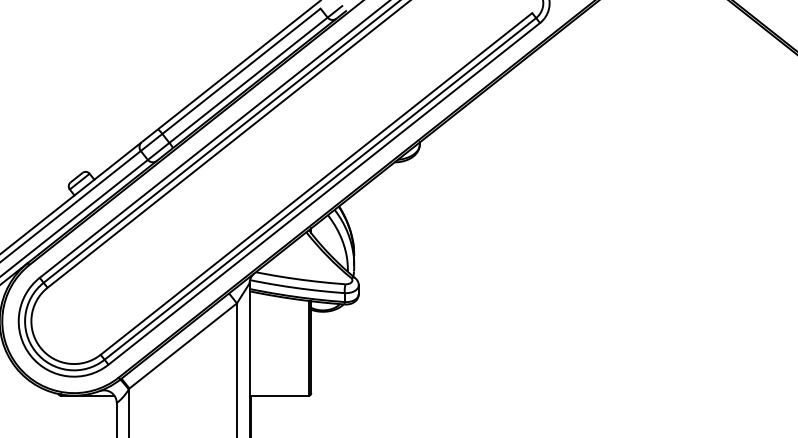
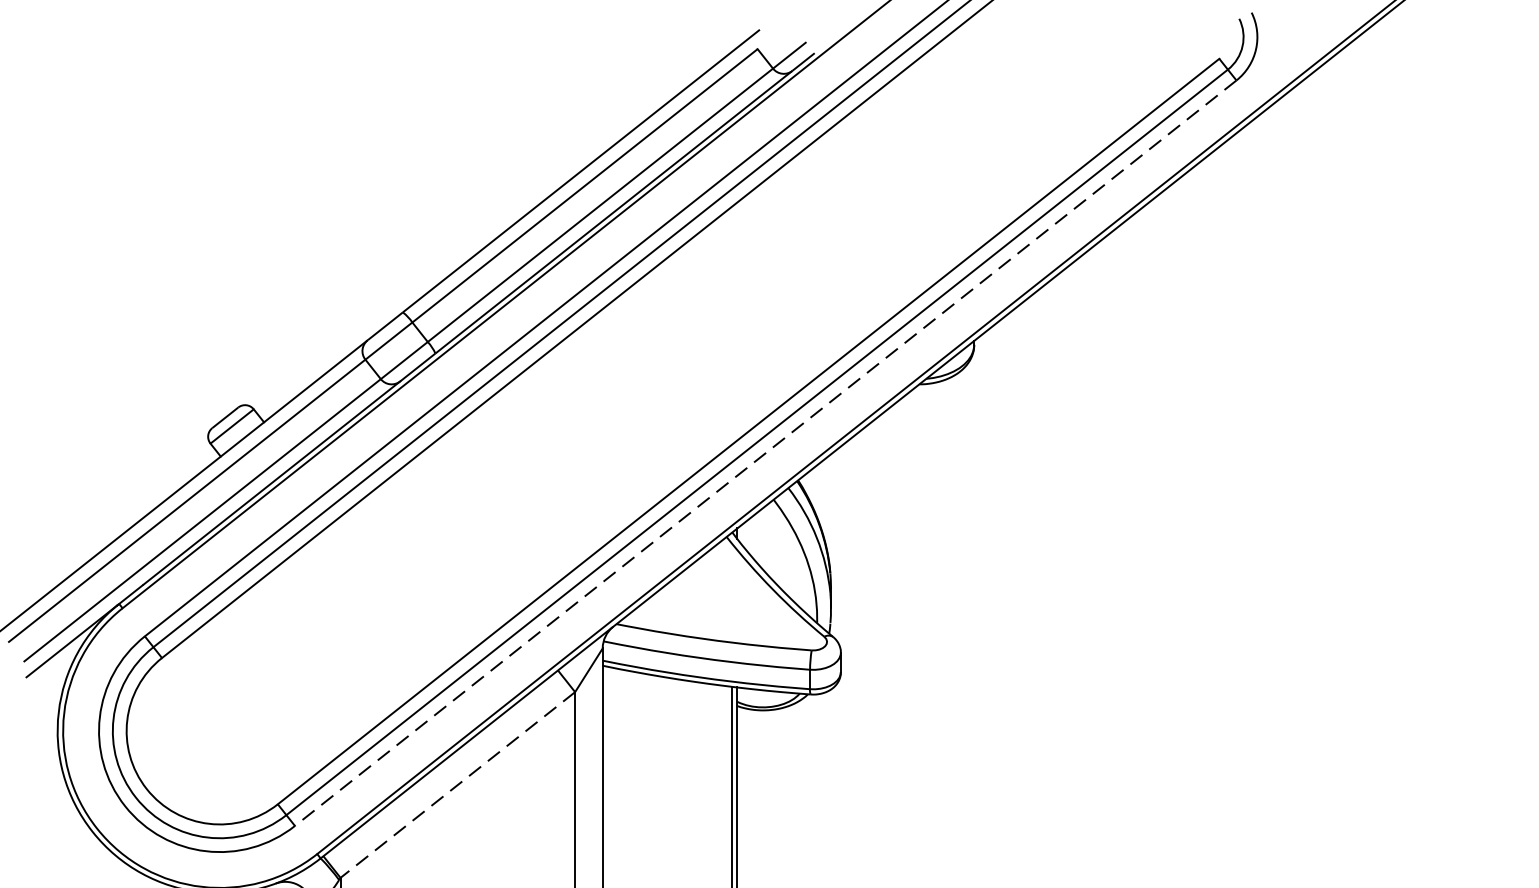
line: (323, 194) -> (763, 454), solid -> dashed
line: (183, 345) -> (458, 783), solid -> dashed

